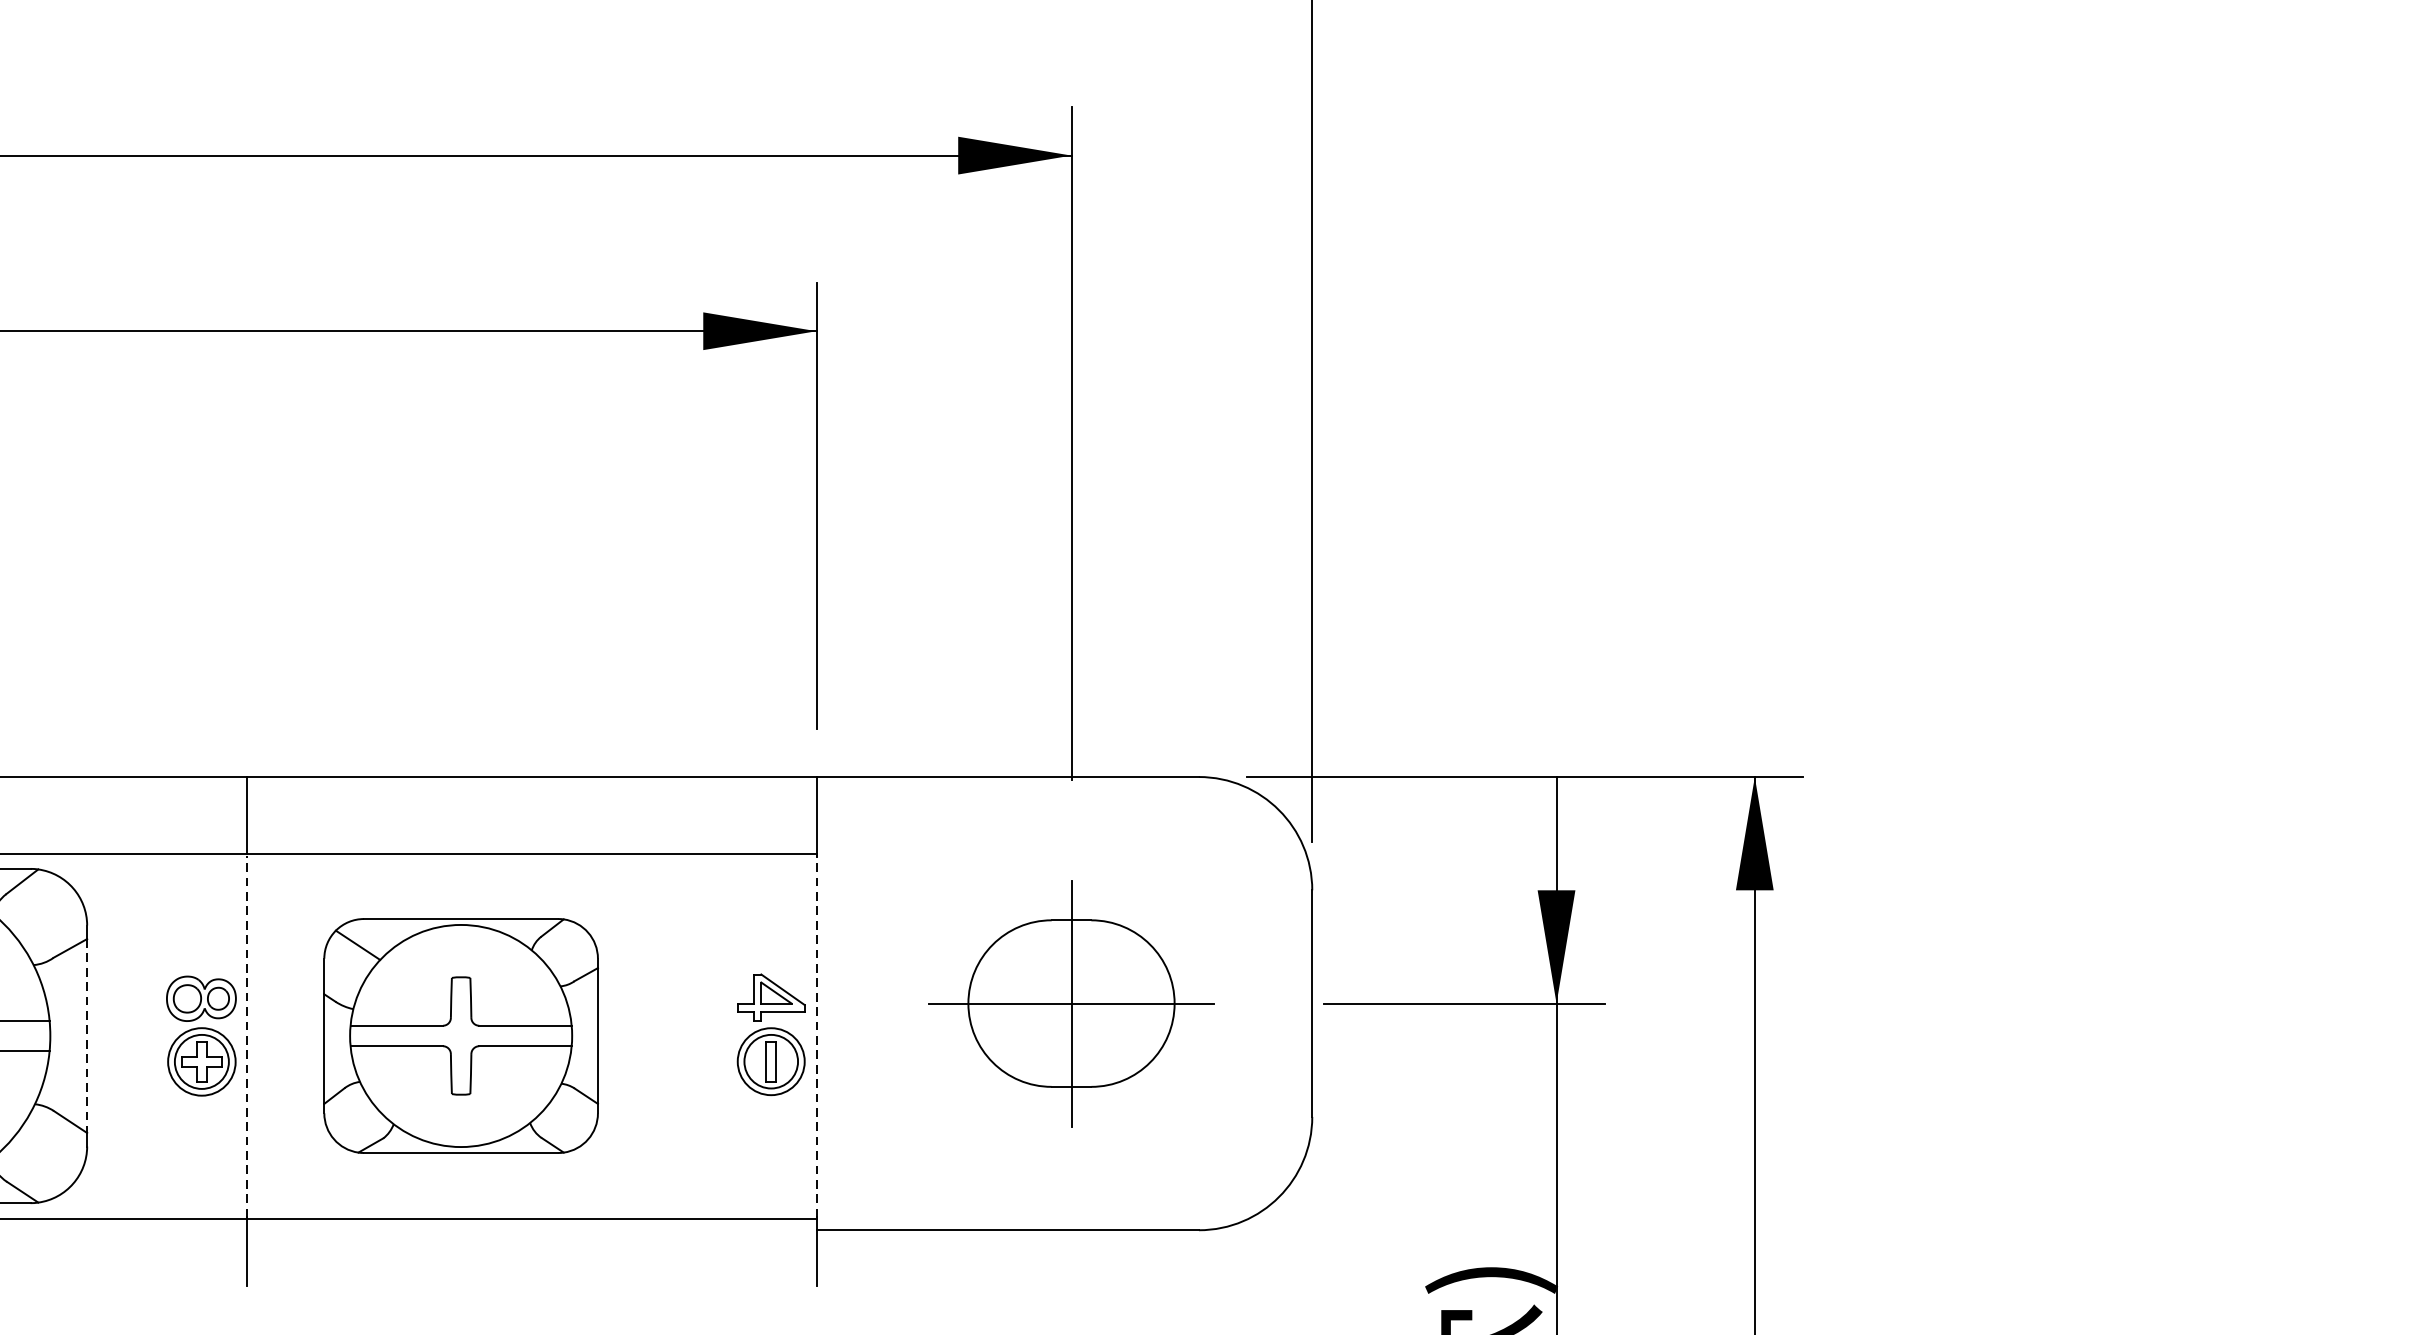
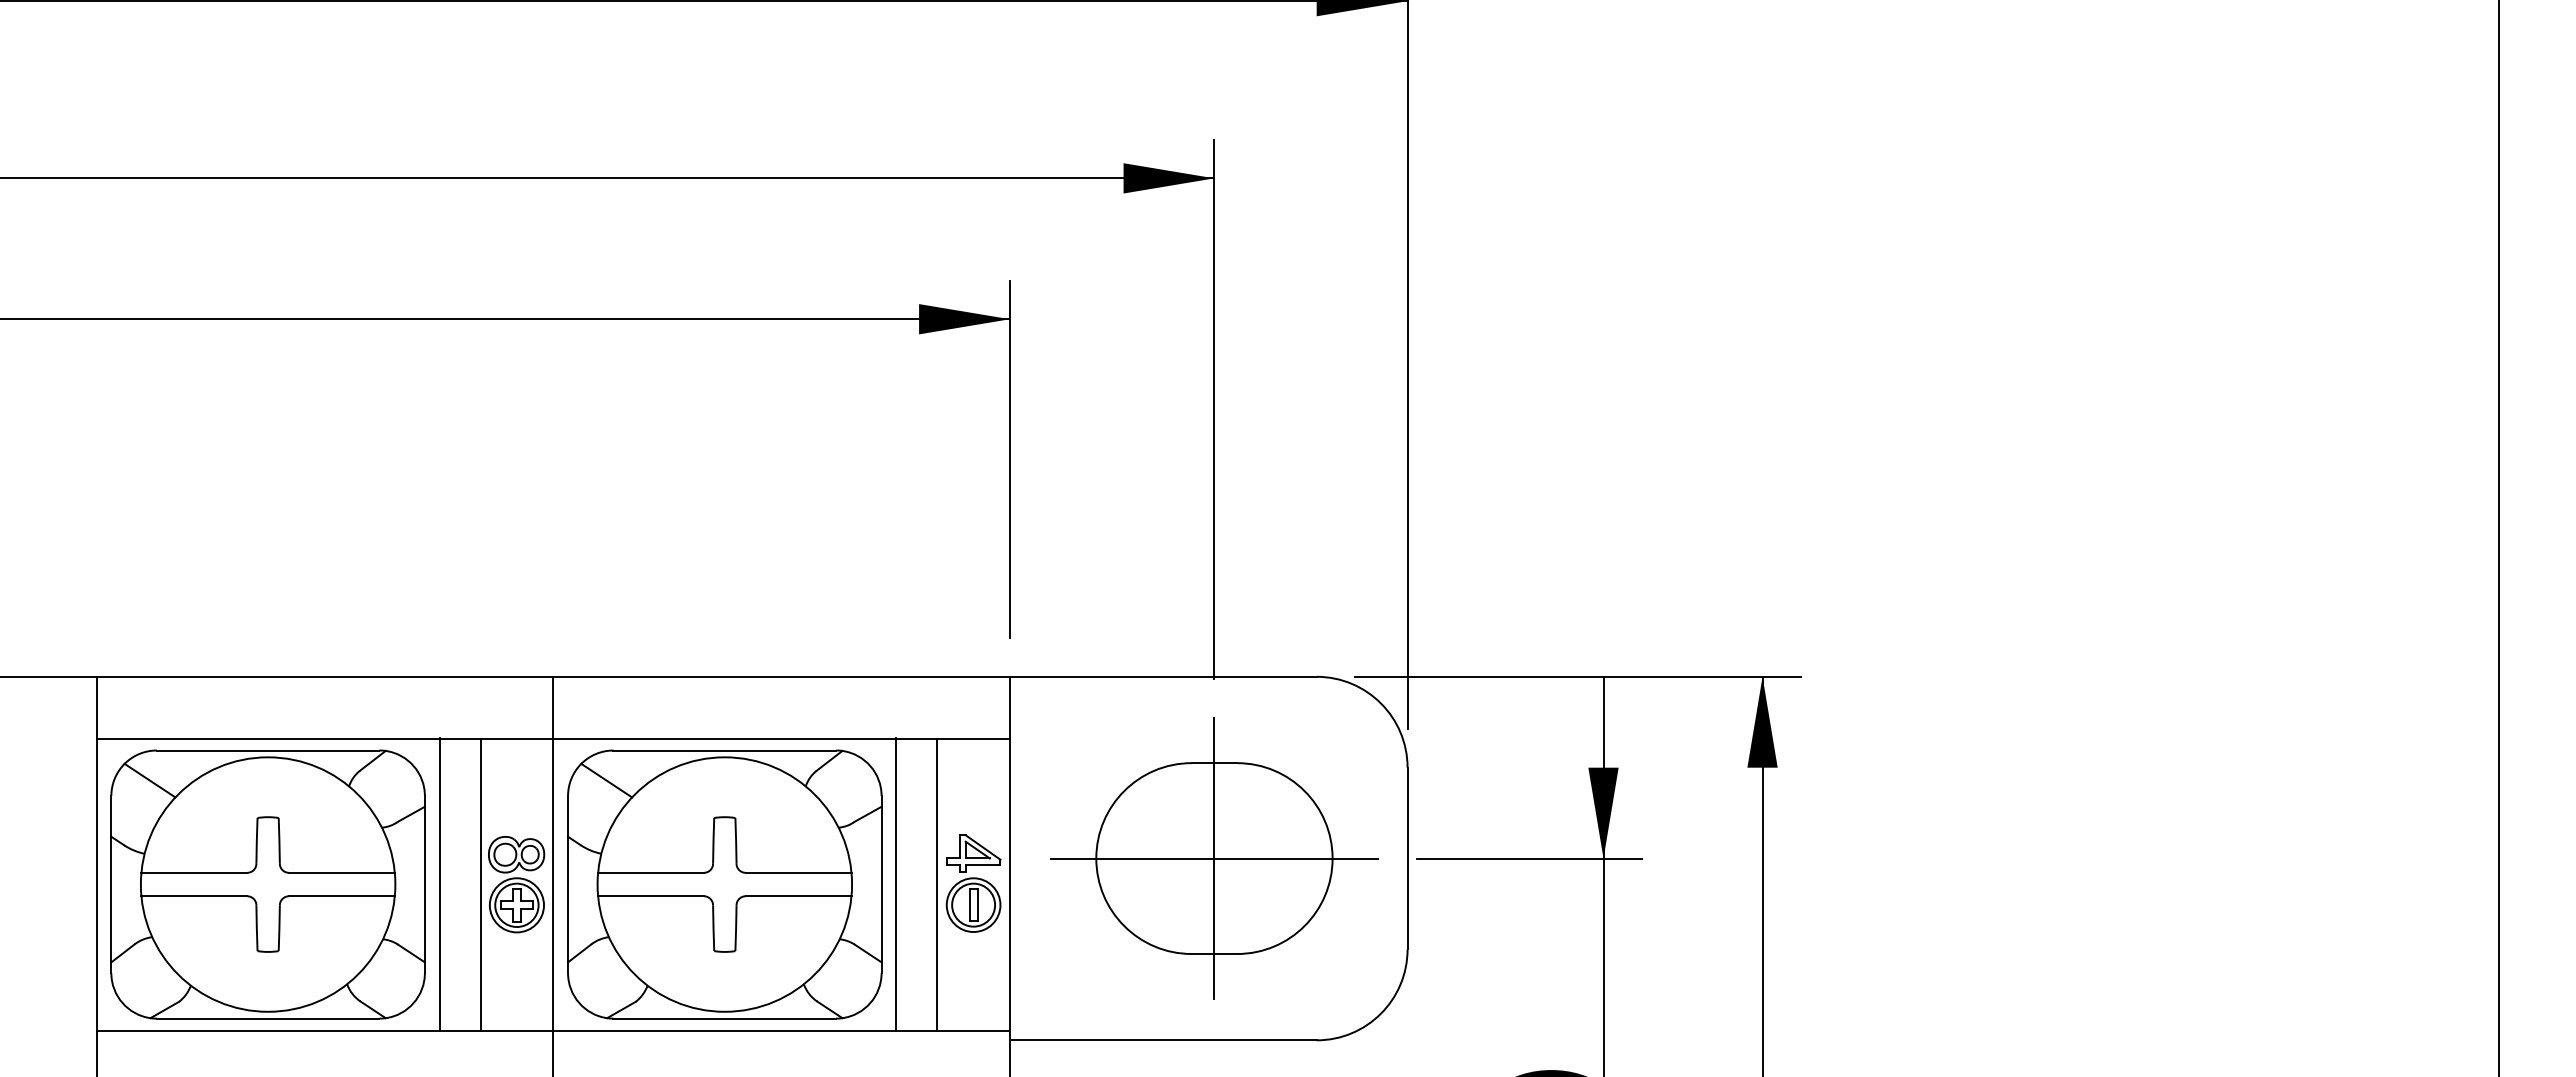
part: (1071, 1003) -> (1214, 858), size x1.43
line: (105, 1034) -> (439, 883), added
line: (675, 1034) -> (896, 883), added
line: (86, 1035) -> (424, 884), dashed -> solid
line: (156, 1035) -> (480, 884), added
line: (247, 1035) -> (553, 884), dashed -> solid
part: (460, 1035) -> (724, 884), size x1.43
line: (726, 1035) -> (937, 884), added
line: (815, 1035) -> (1009, 884), dashed -> solid

